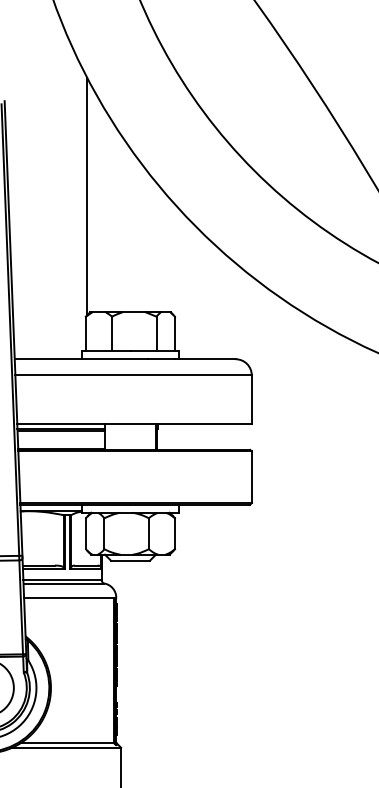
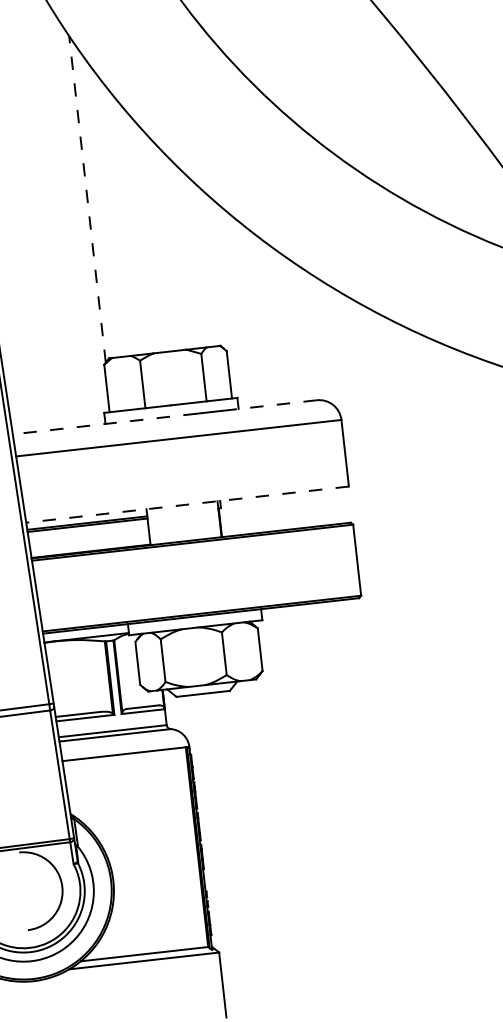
line: (87, 196) -> (87, 199), solid -> dashed
line: (81, 359) -> (104, 424), solid -> dashed
line: (205, 359) -> (275, 405), solid -> dashed
line: (134, 423) -> (187, 504), solid -> dashed

